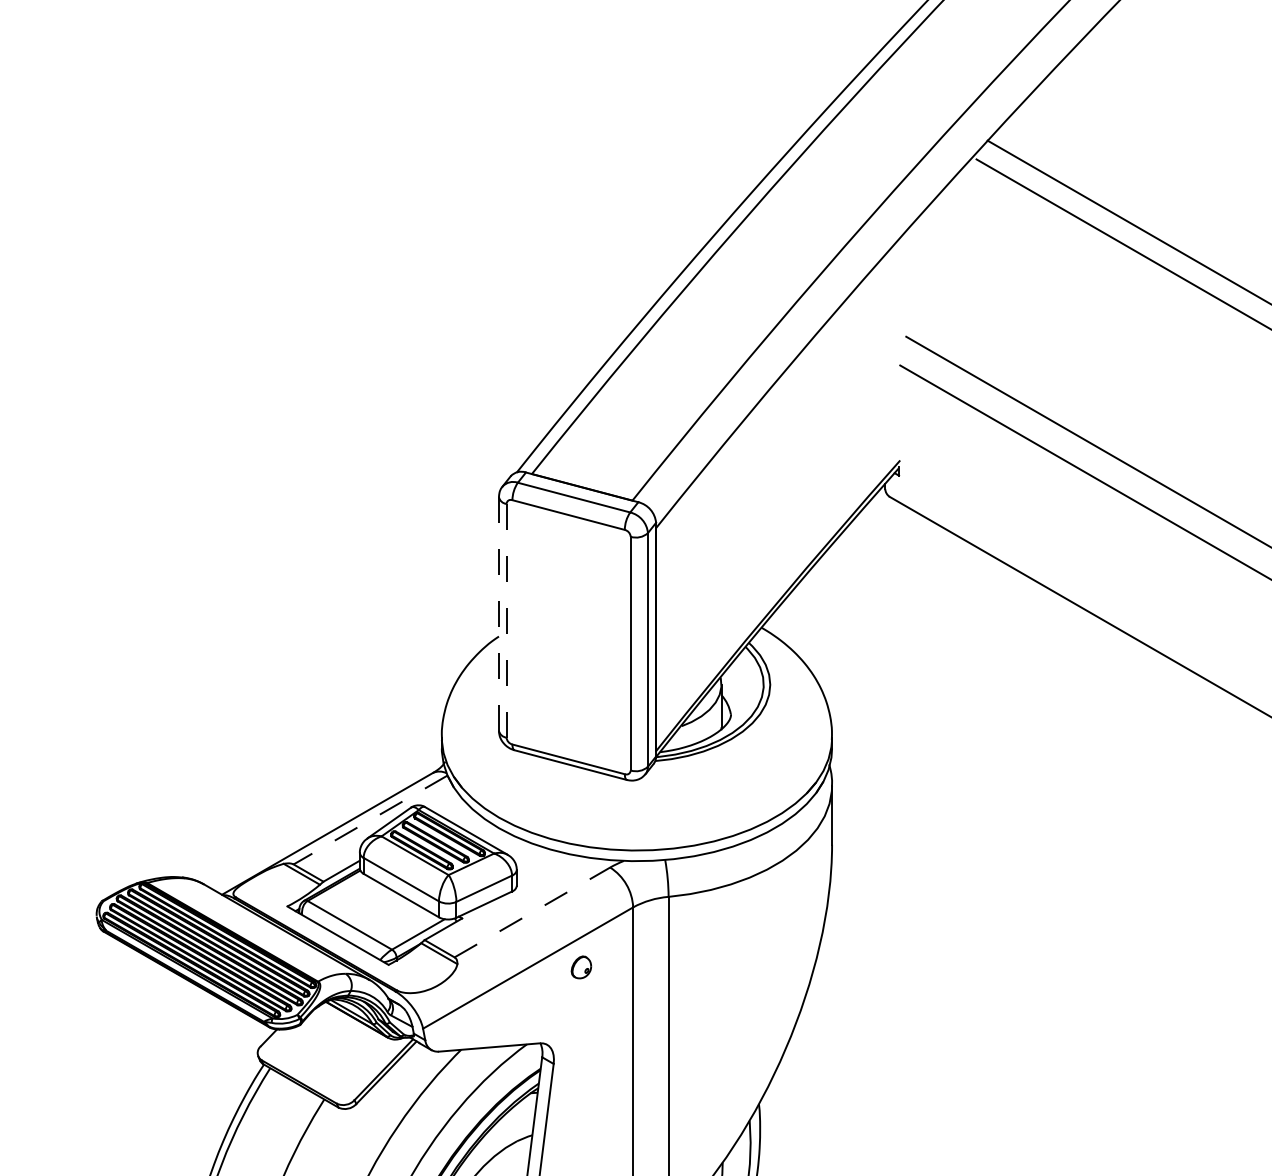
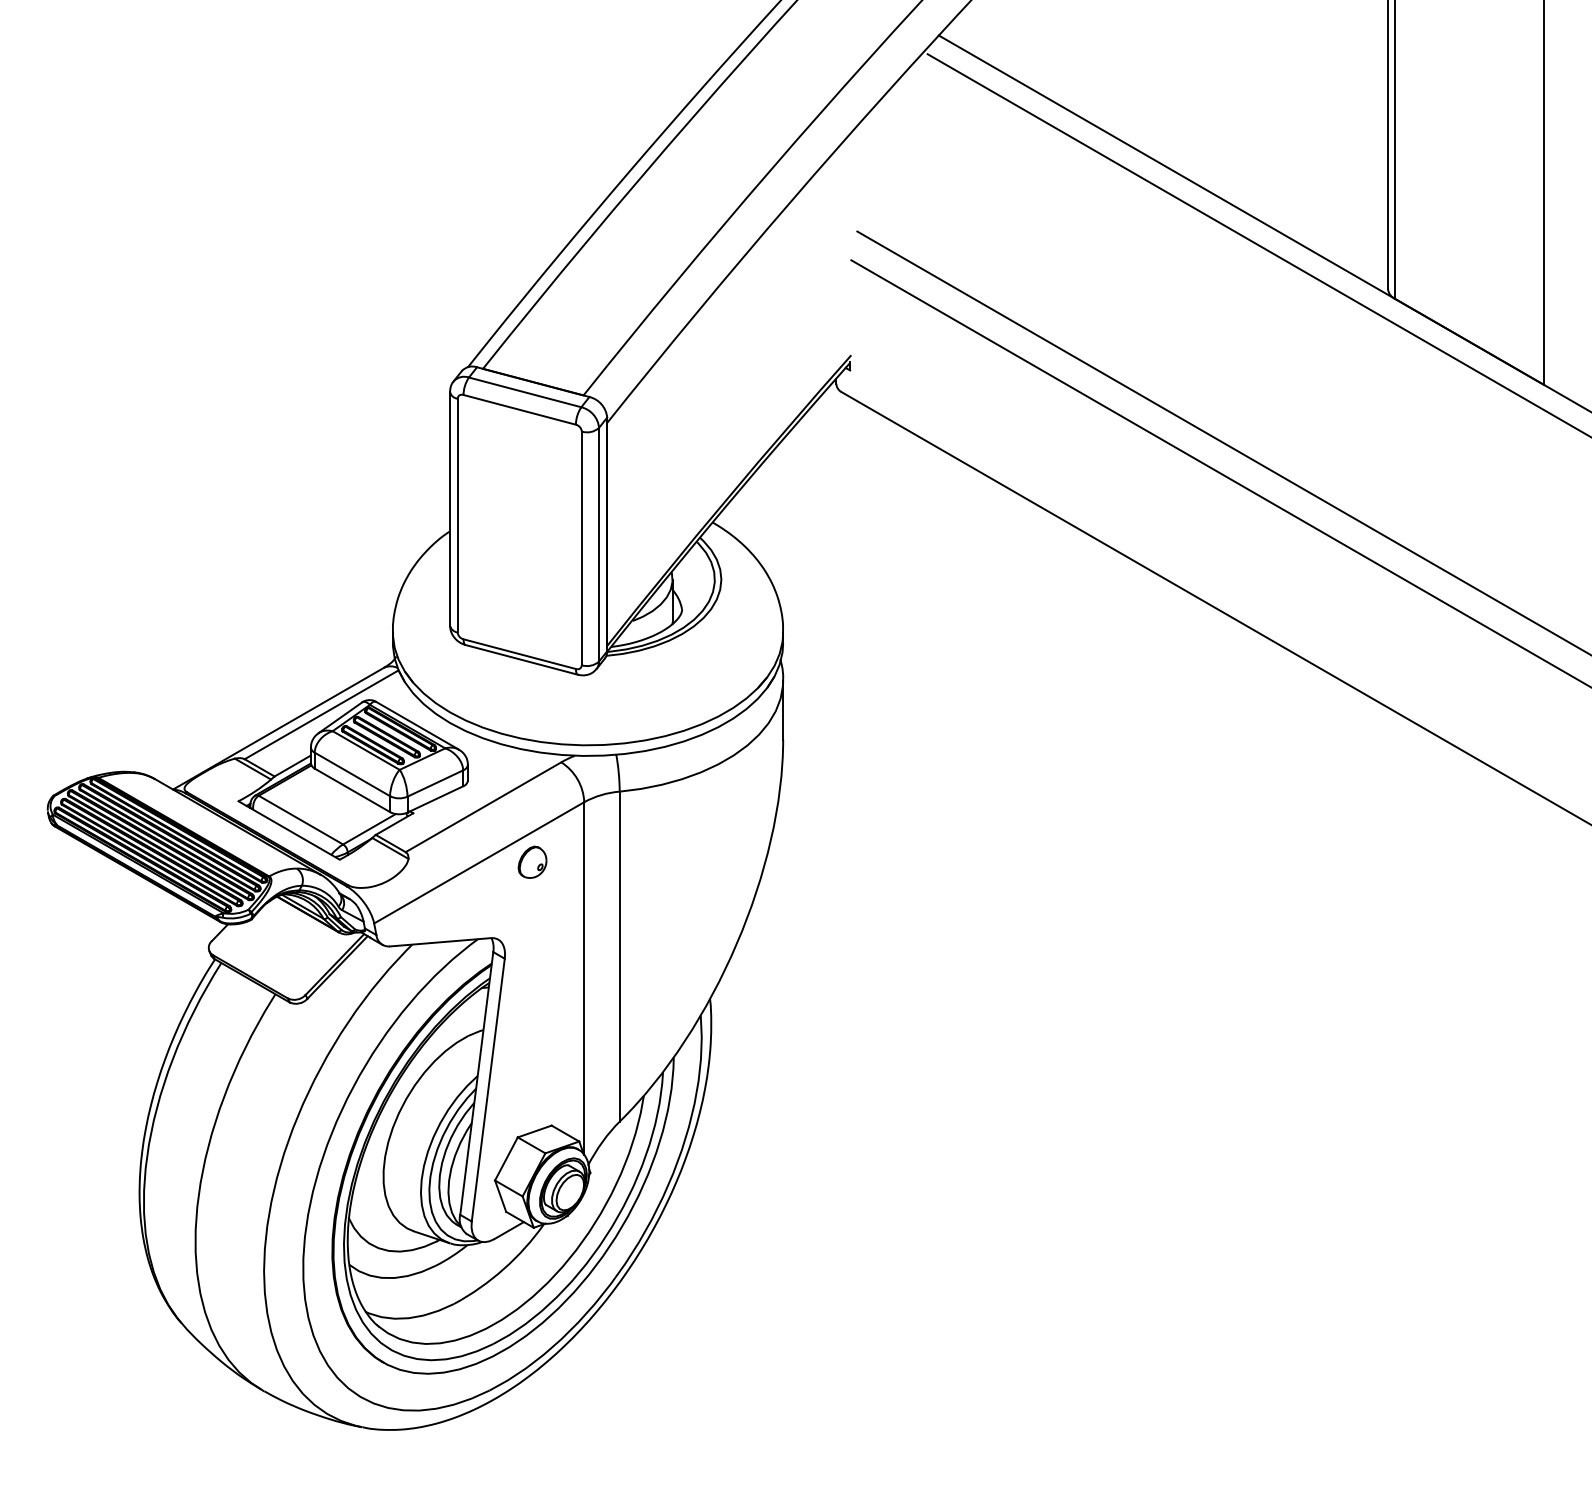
line: (499, 613) -> (450, 508), dashed -> solid
line: (506, 620) -> (457, 515), dashed -> solid
line: (370, 819) -> (321, 714), dashed -> solid
line: (532, 912) -> (483, 807), dashed -> solid
part: (581, 966) -> (532, 861), size x1.43

